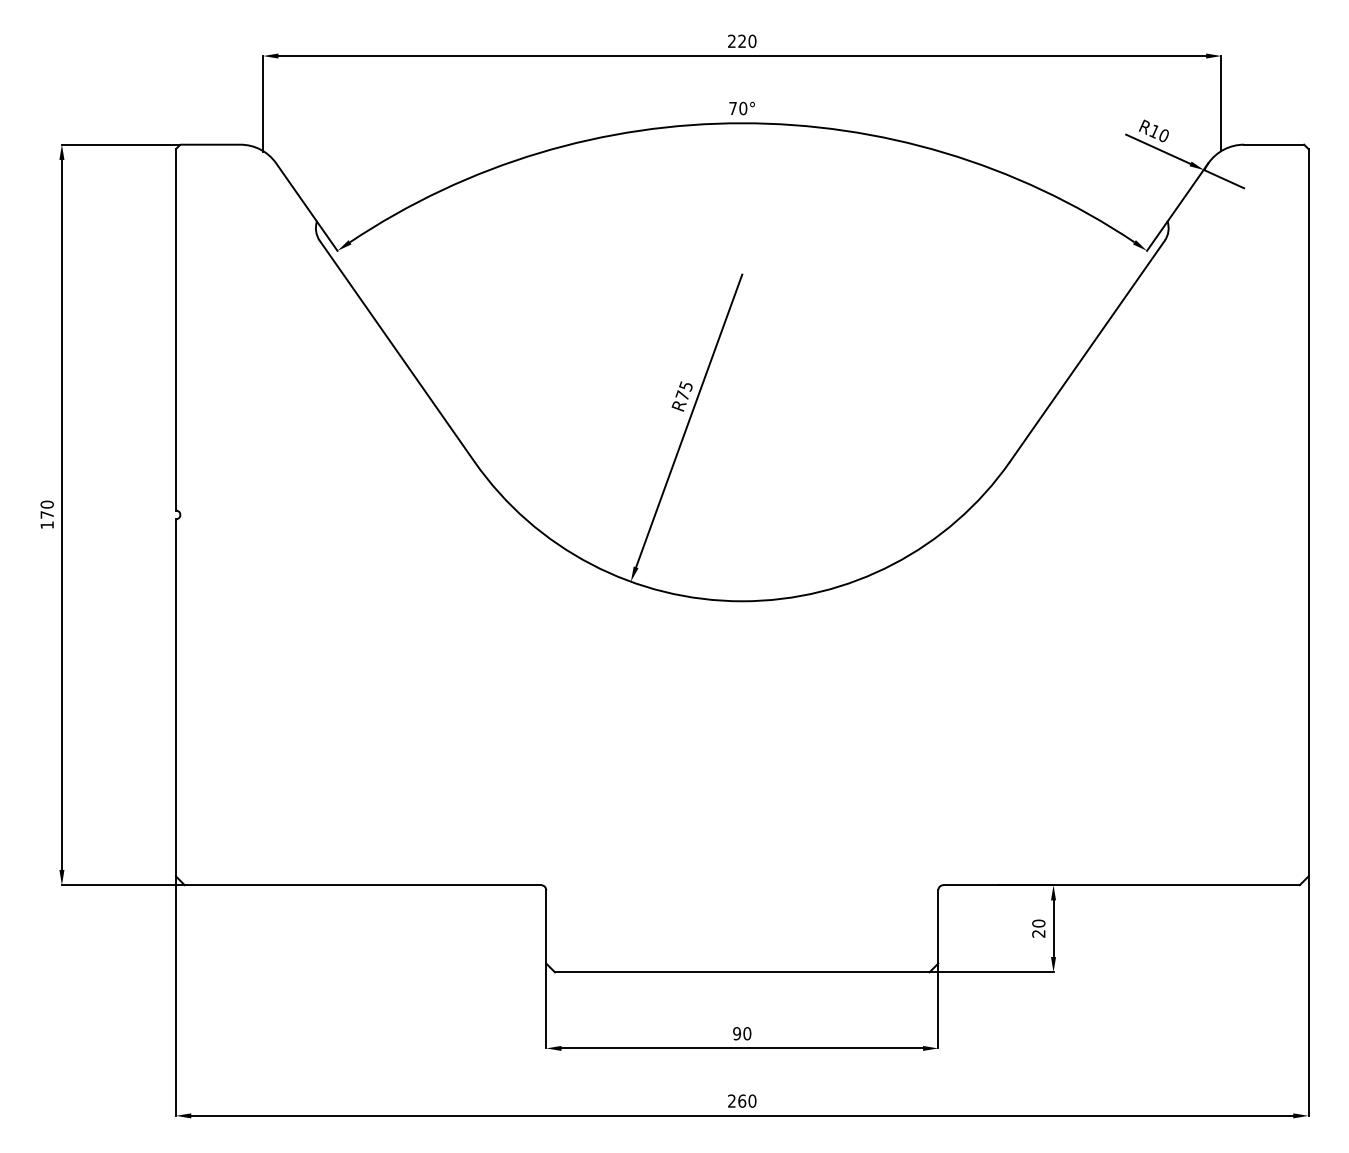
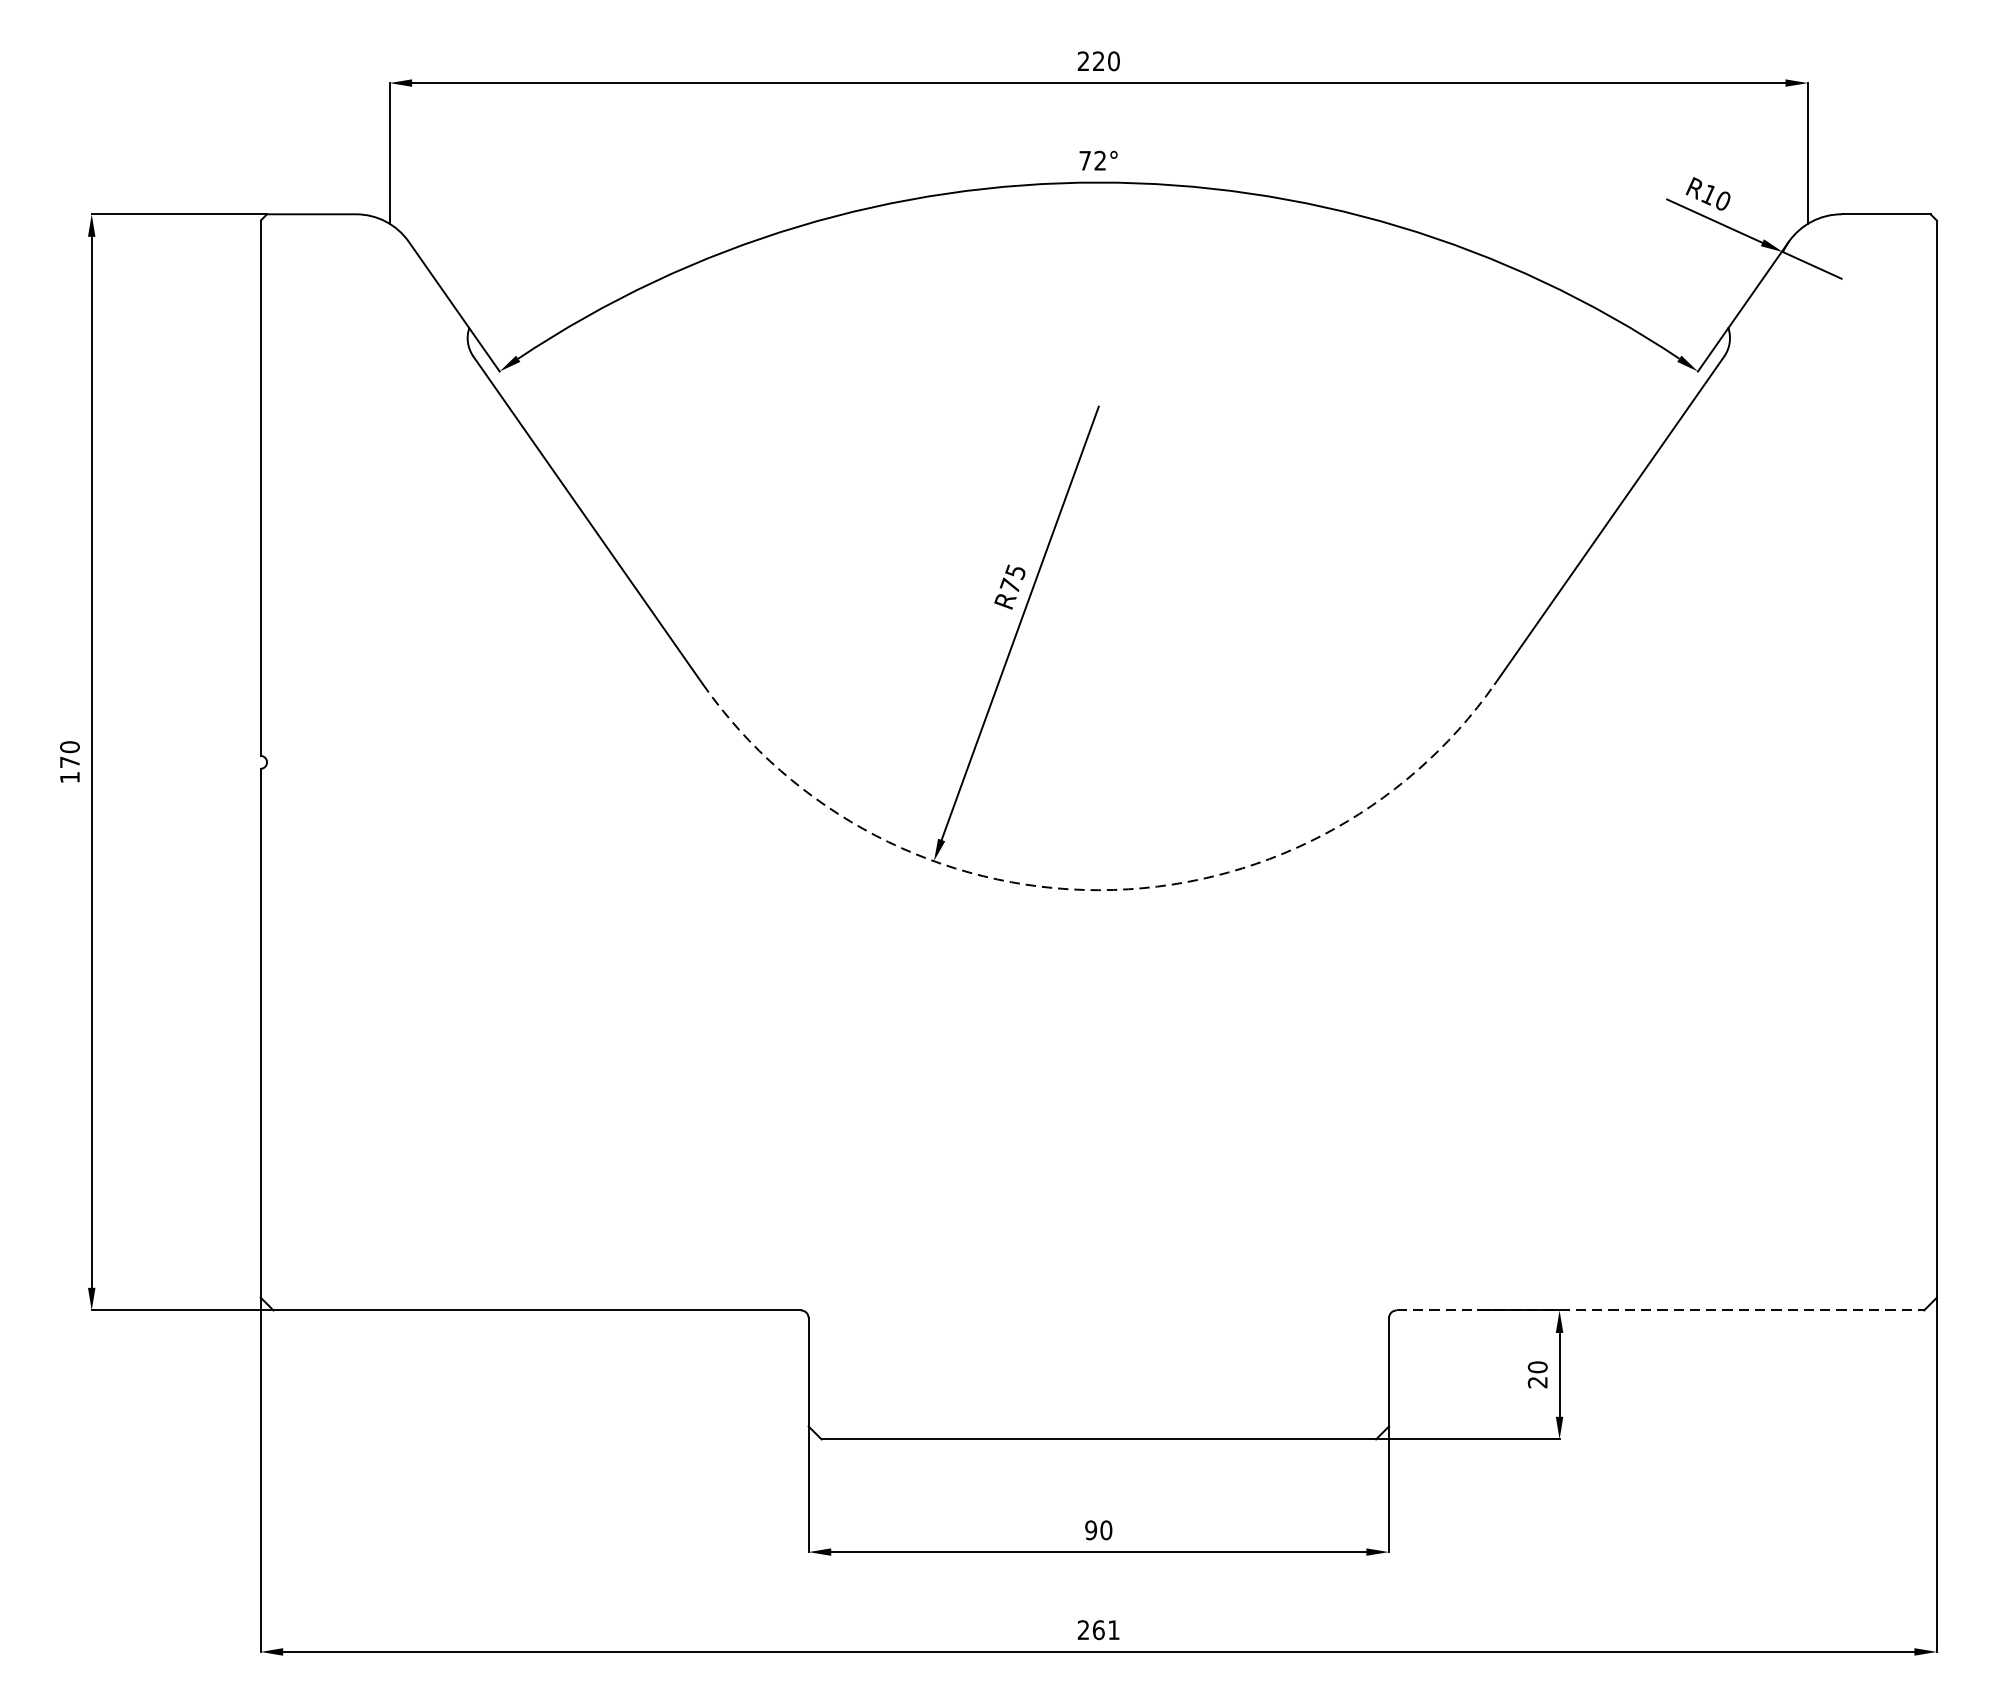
text: (743, 108) -> (1100, 160), 70° -> 72°
arc: (742, 601) -> (1099, 890), solid -> dashed
line: (1122, 885) -> (1661, 1310), solid -> dashed
text: (752, 1100) -> (1113, 1629), 260 -> 261

